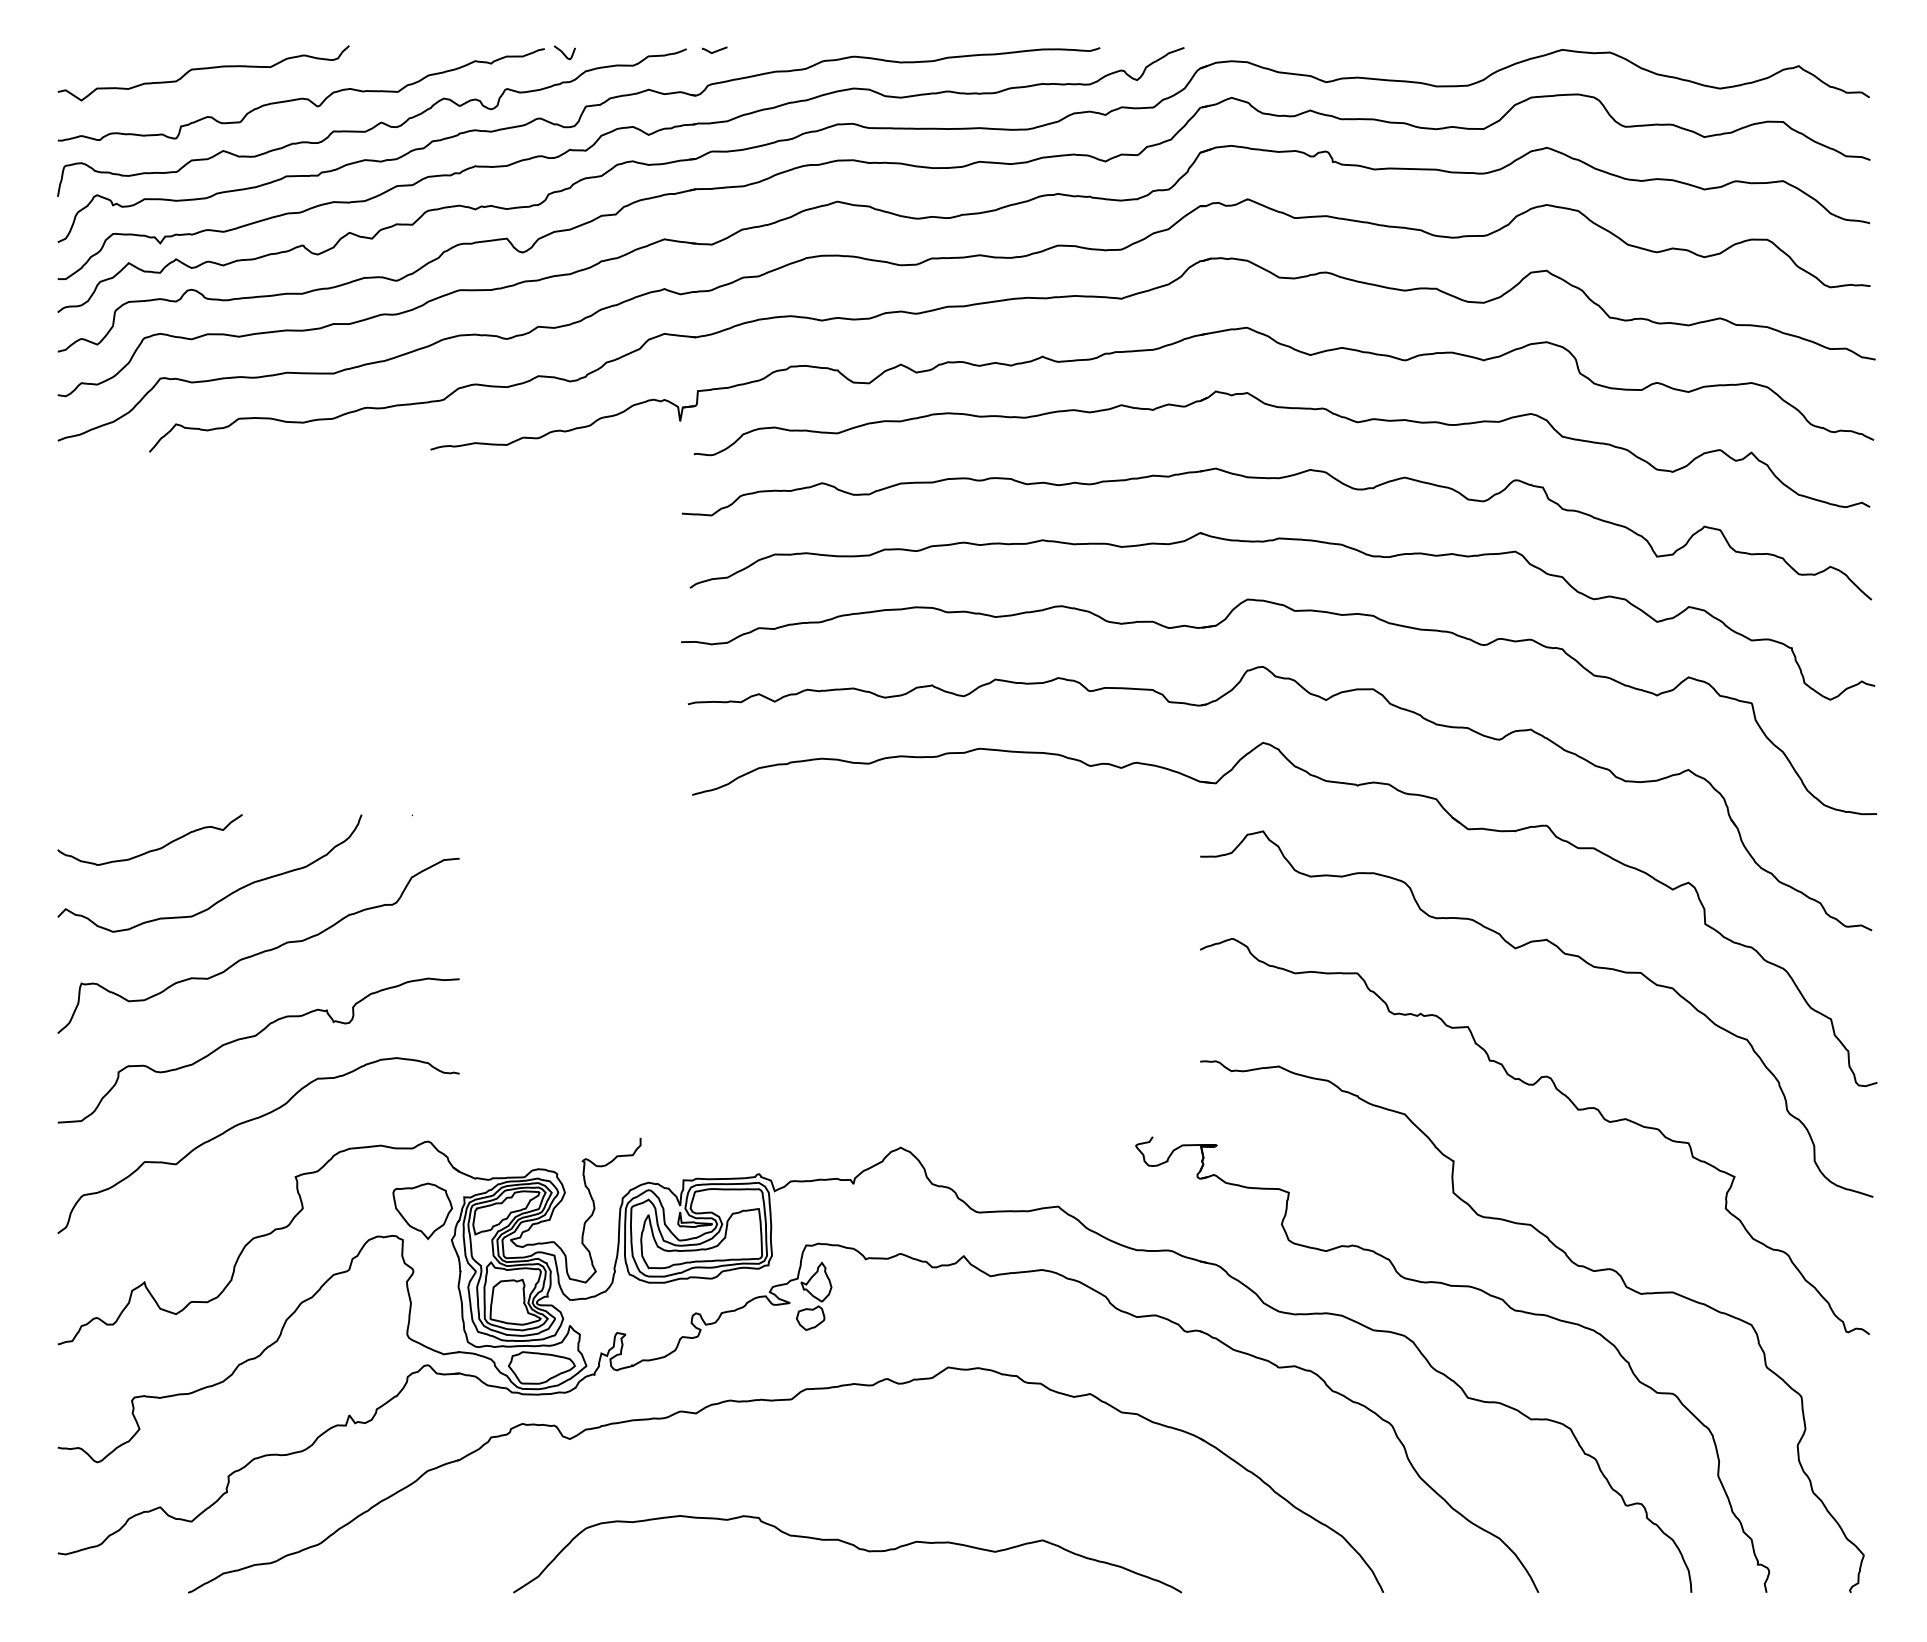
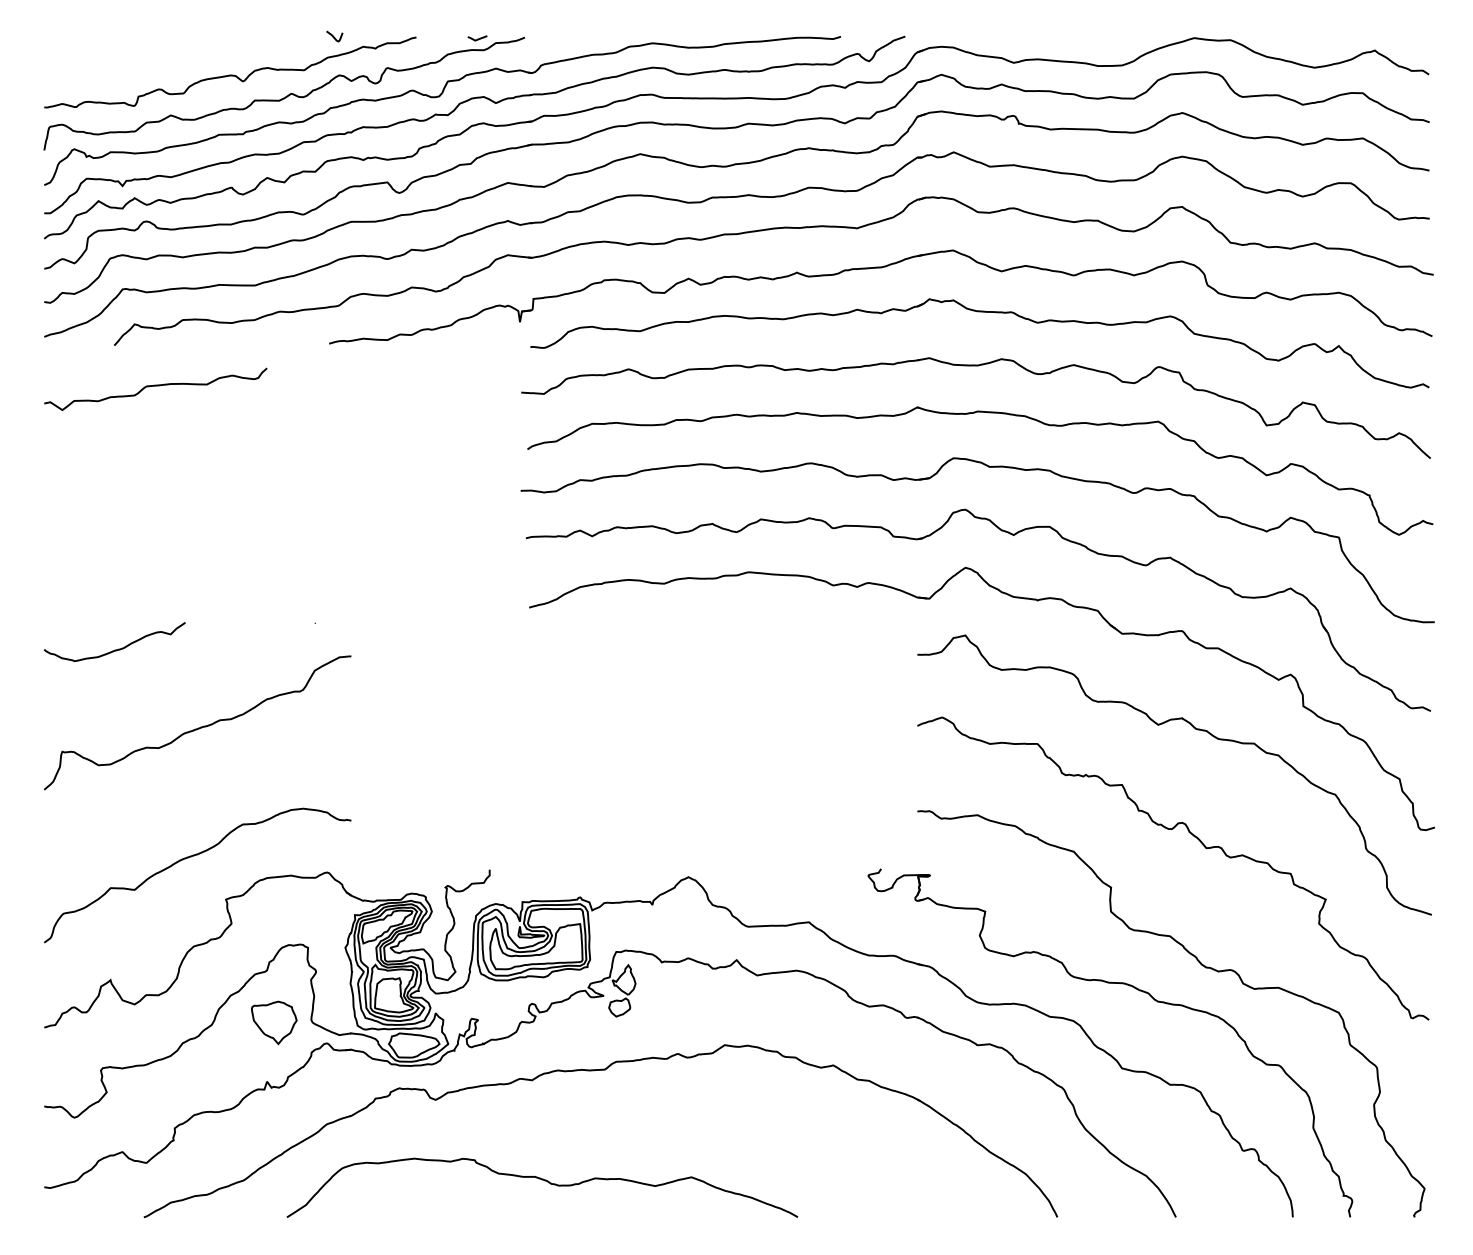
curve: (715, 50) -> (478, 38), moved
curve: (563, 52) -> (333, 36), moved
curve: (203, 69) -> (155, 386), moved
curve: (221, 898) -> (169, 686), removed
curve: (253, 1037) -> (193, 792), removed
part: (422, 1211) -> (274, 1023), moved
curve: (850, 1545) -> (544, 1181), moved

